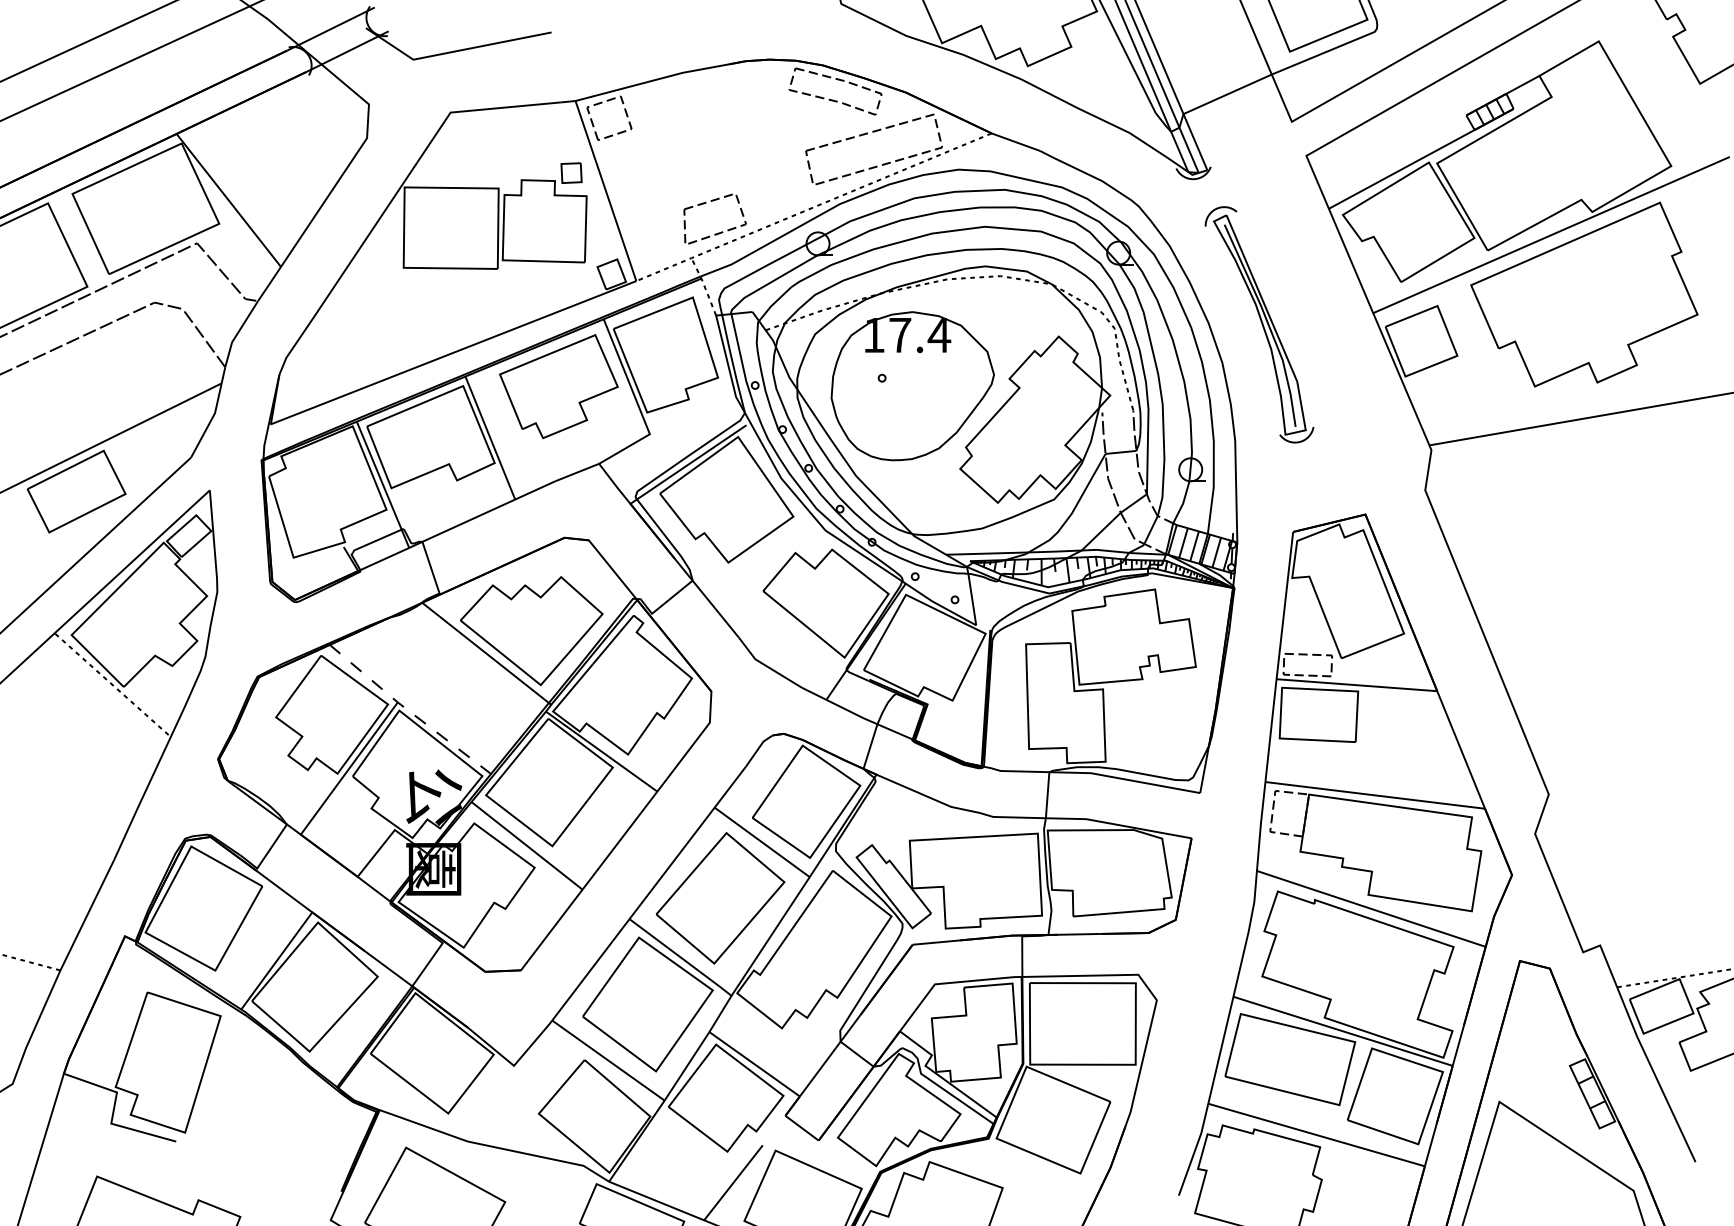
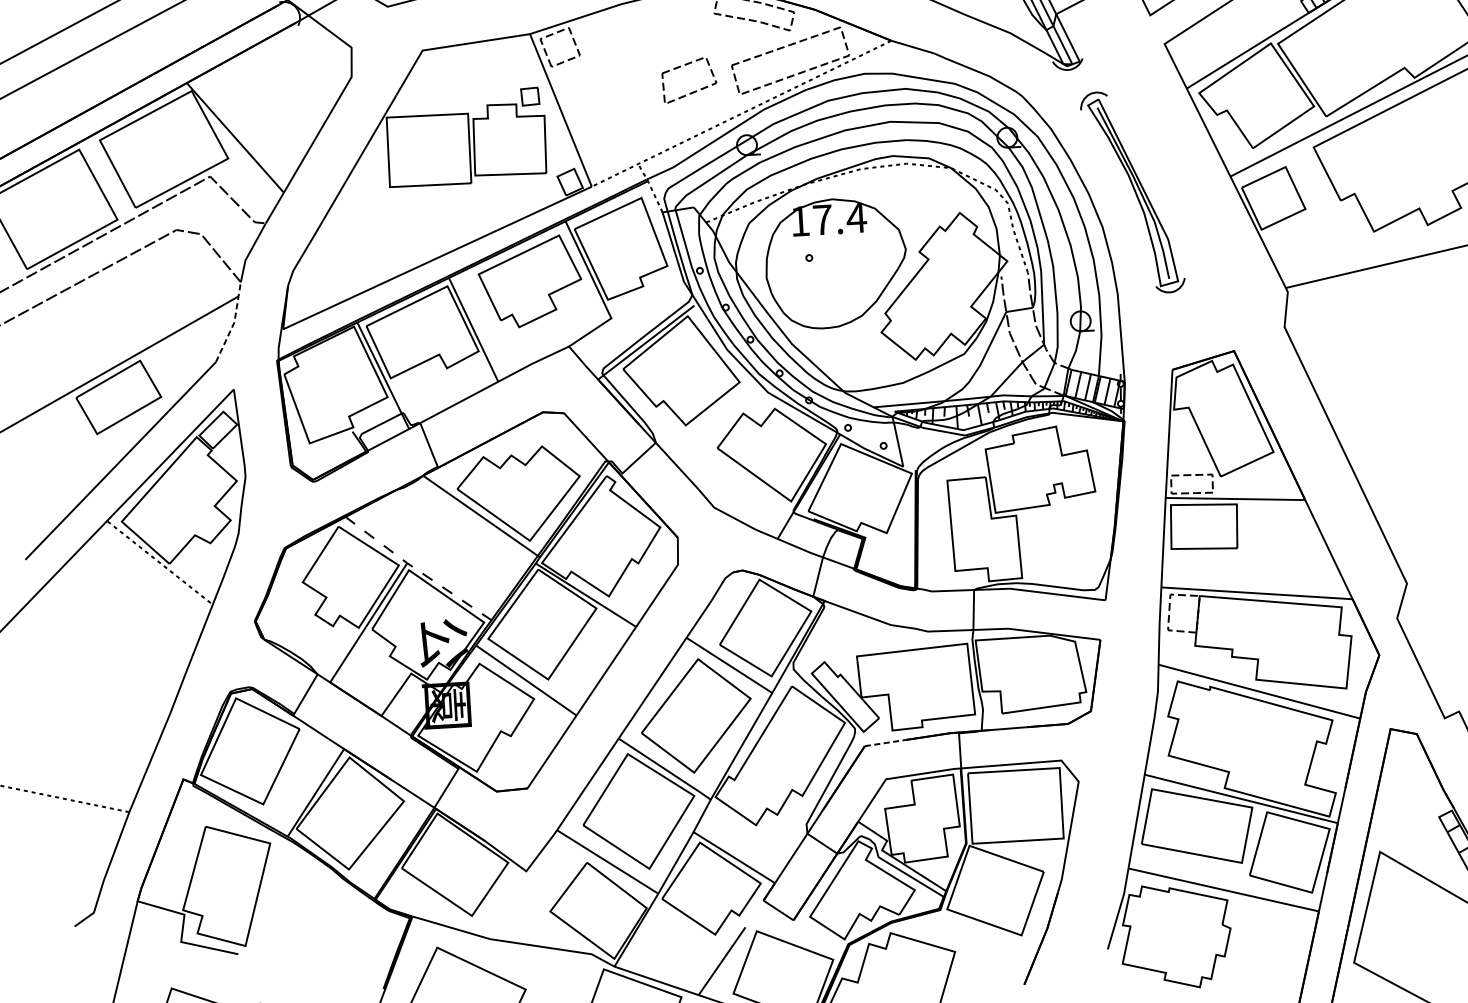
part: (718, 232) -> (693, 91), moved
line: (215, 413) -> (234, 322), solid -> dashed
line: (936, 942) -> (885, 743), solid -> dashed

